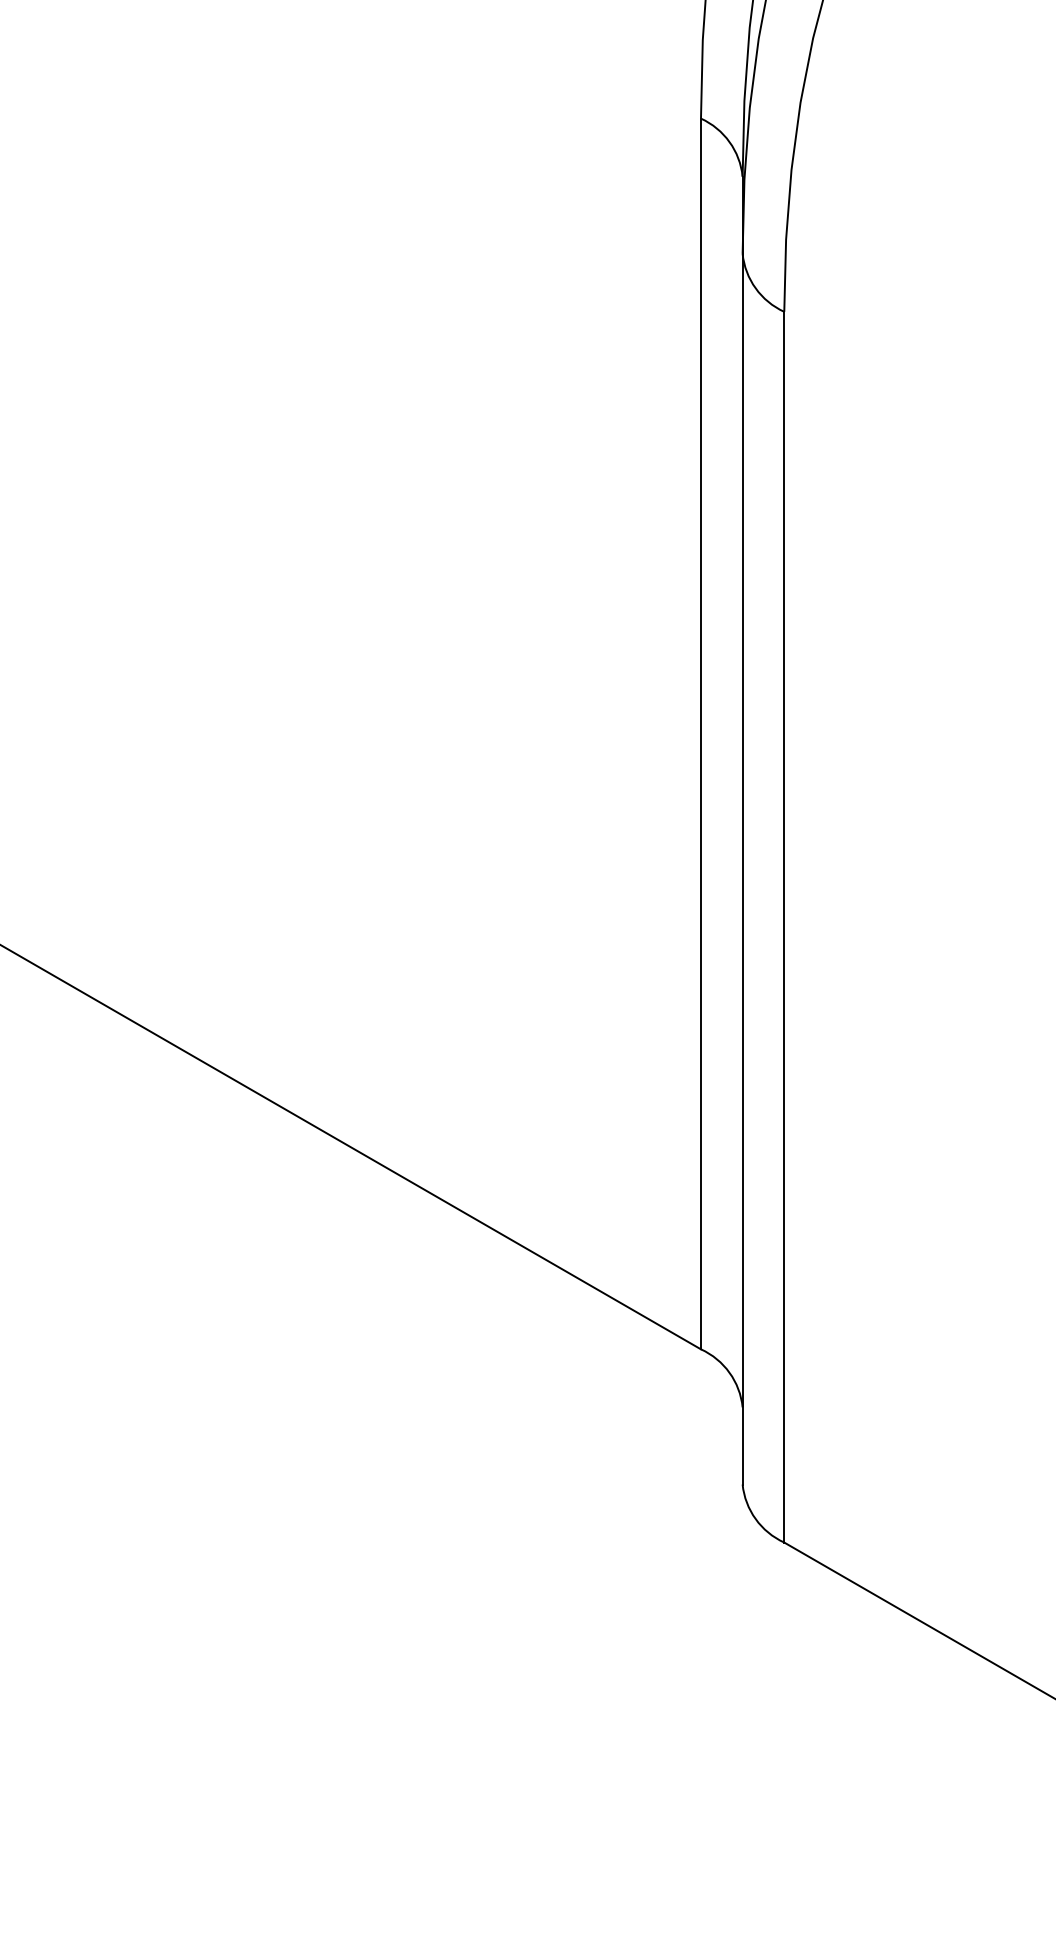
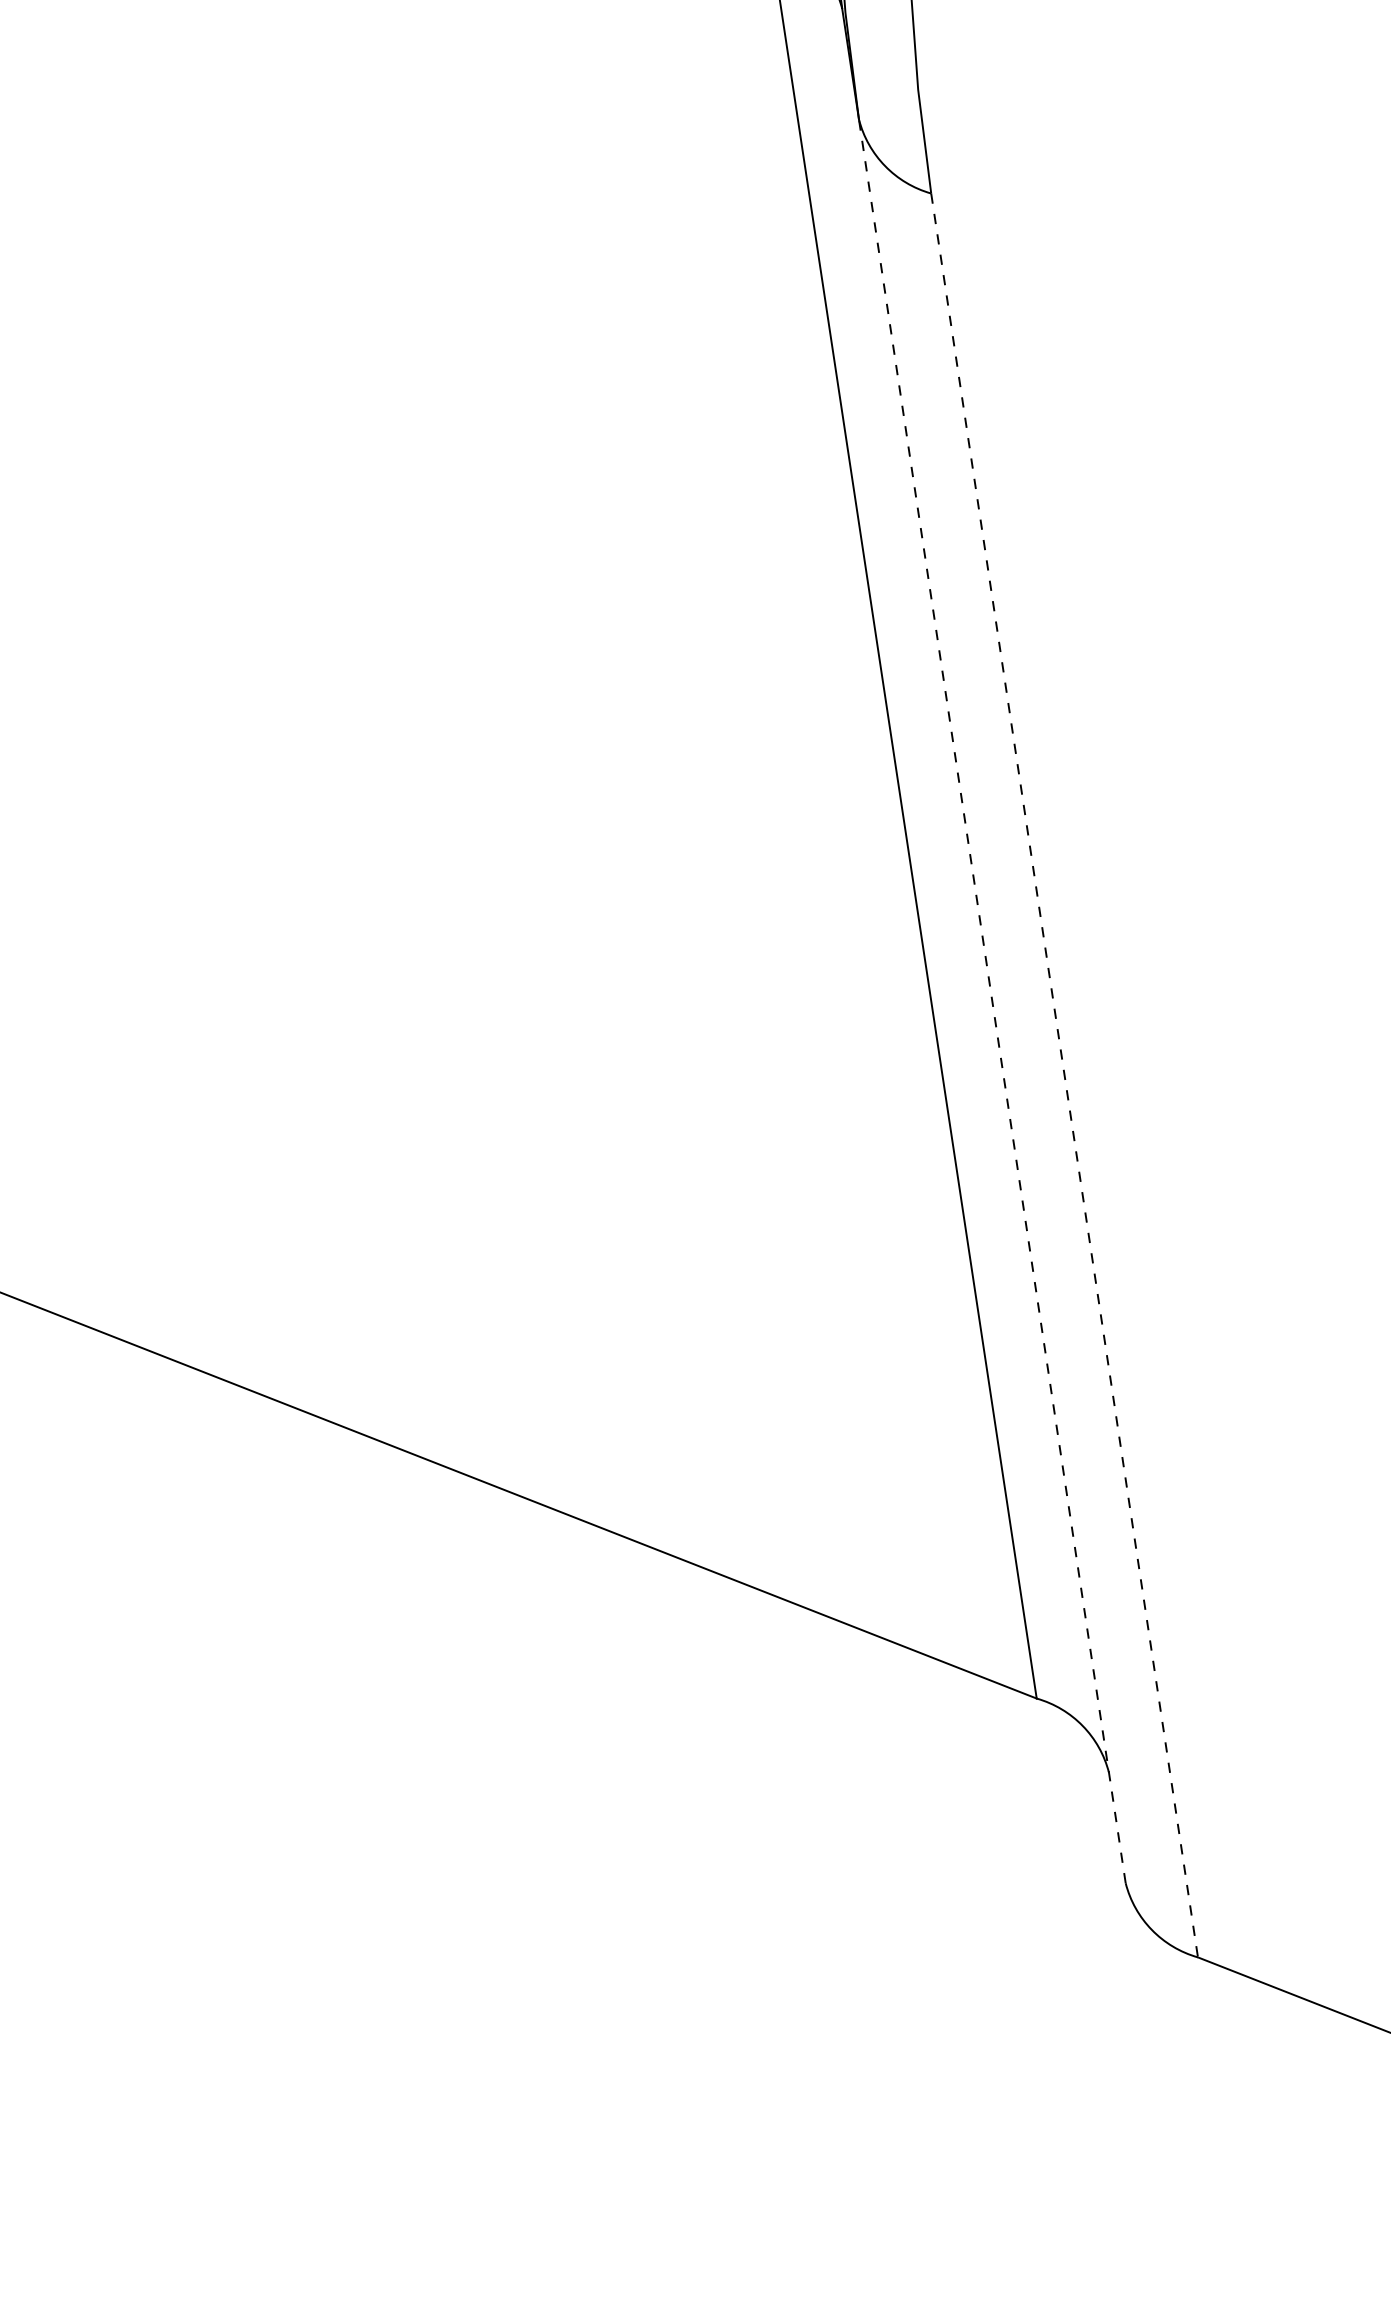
line: (742, 868) -> (991, 1000), solid -> dashed
line: (784, 927) -> (1064, 1075), solid -> dashed

